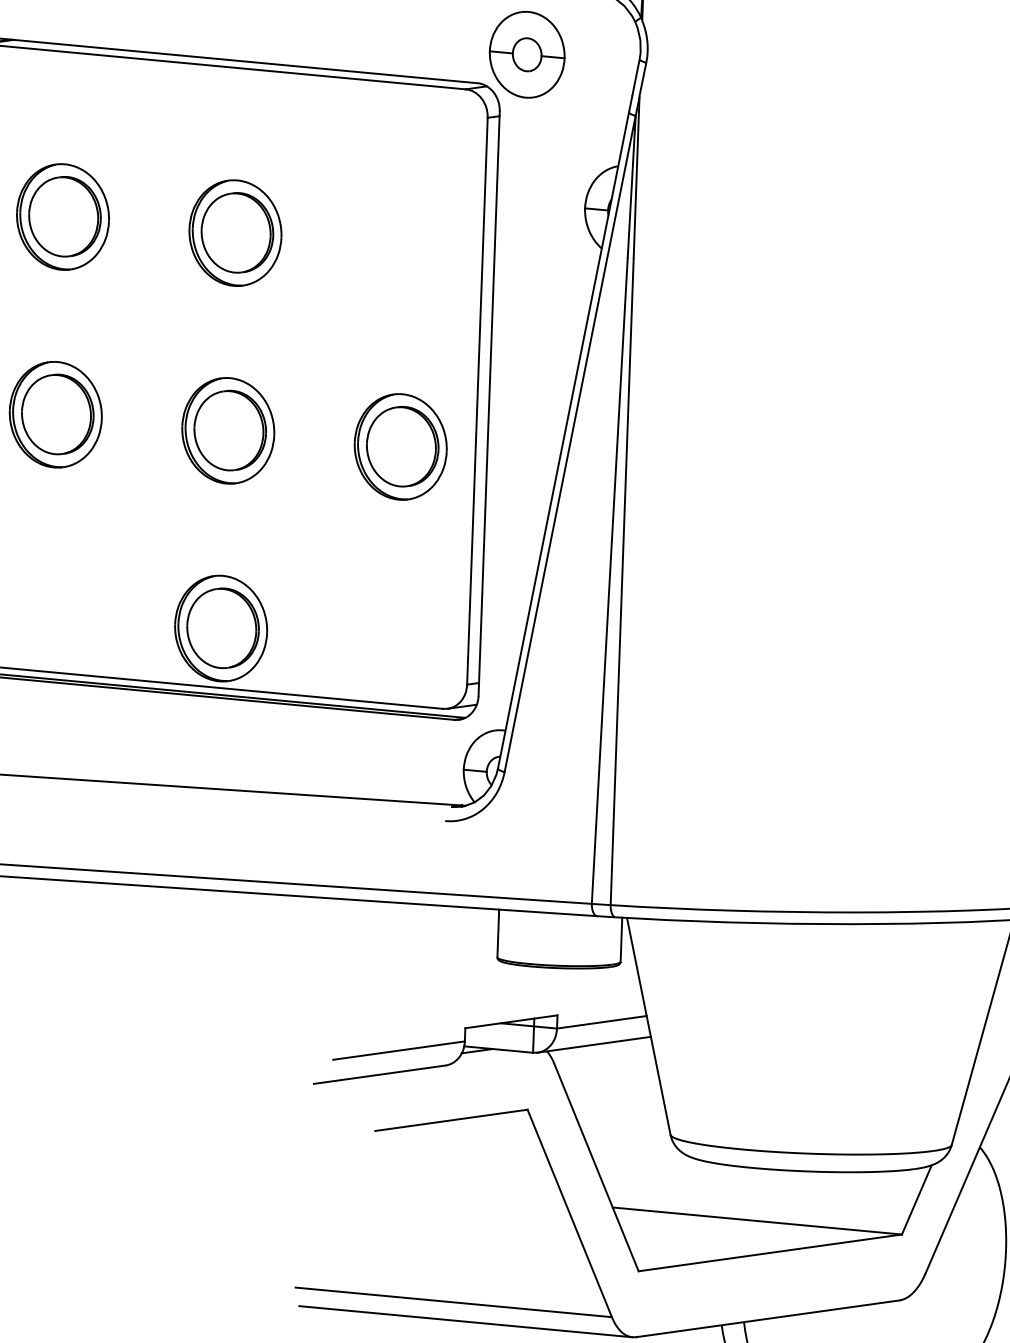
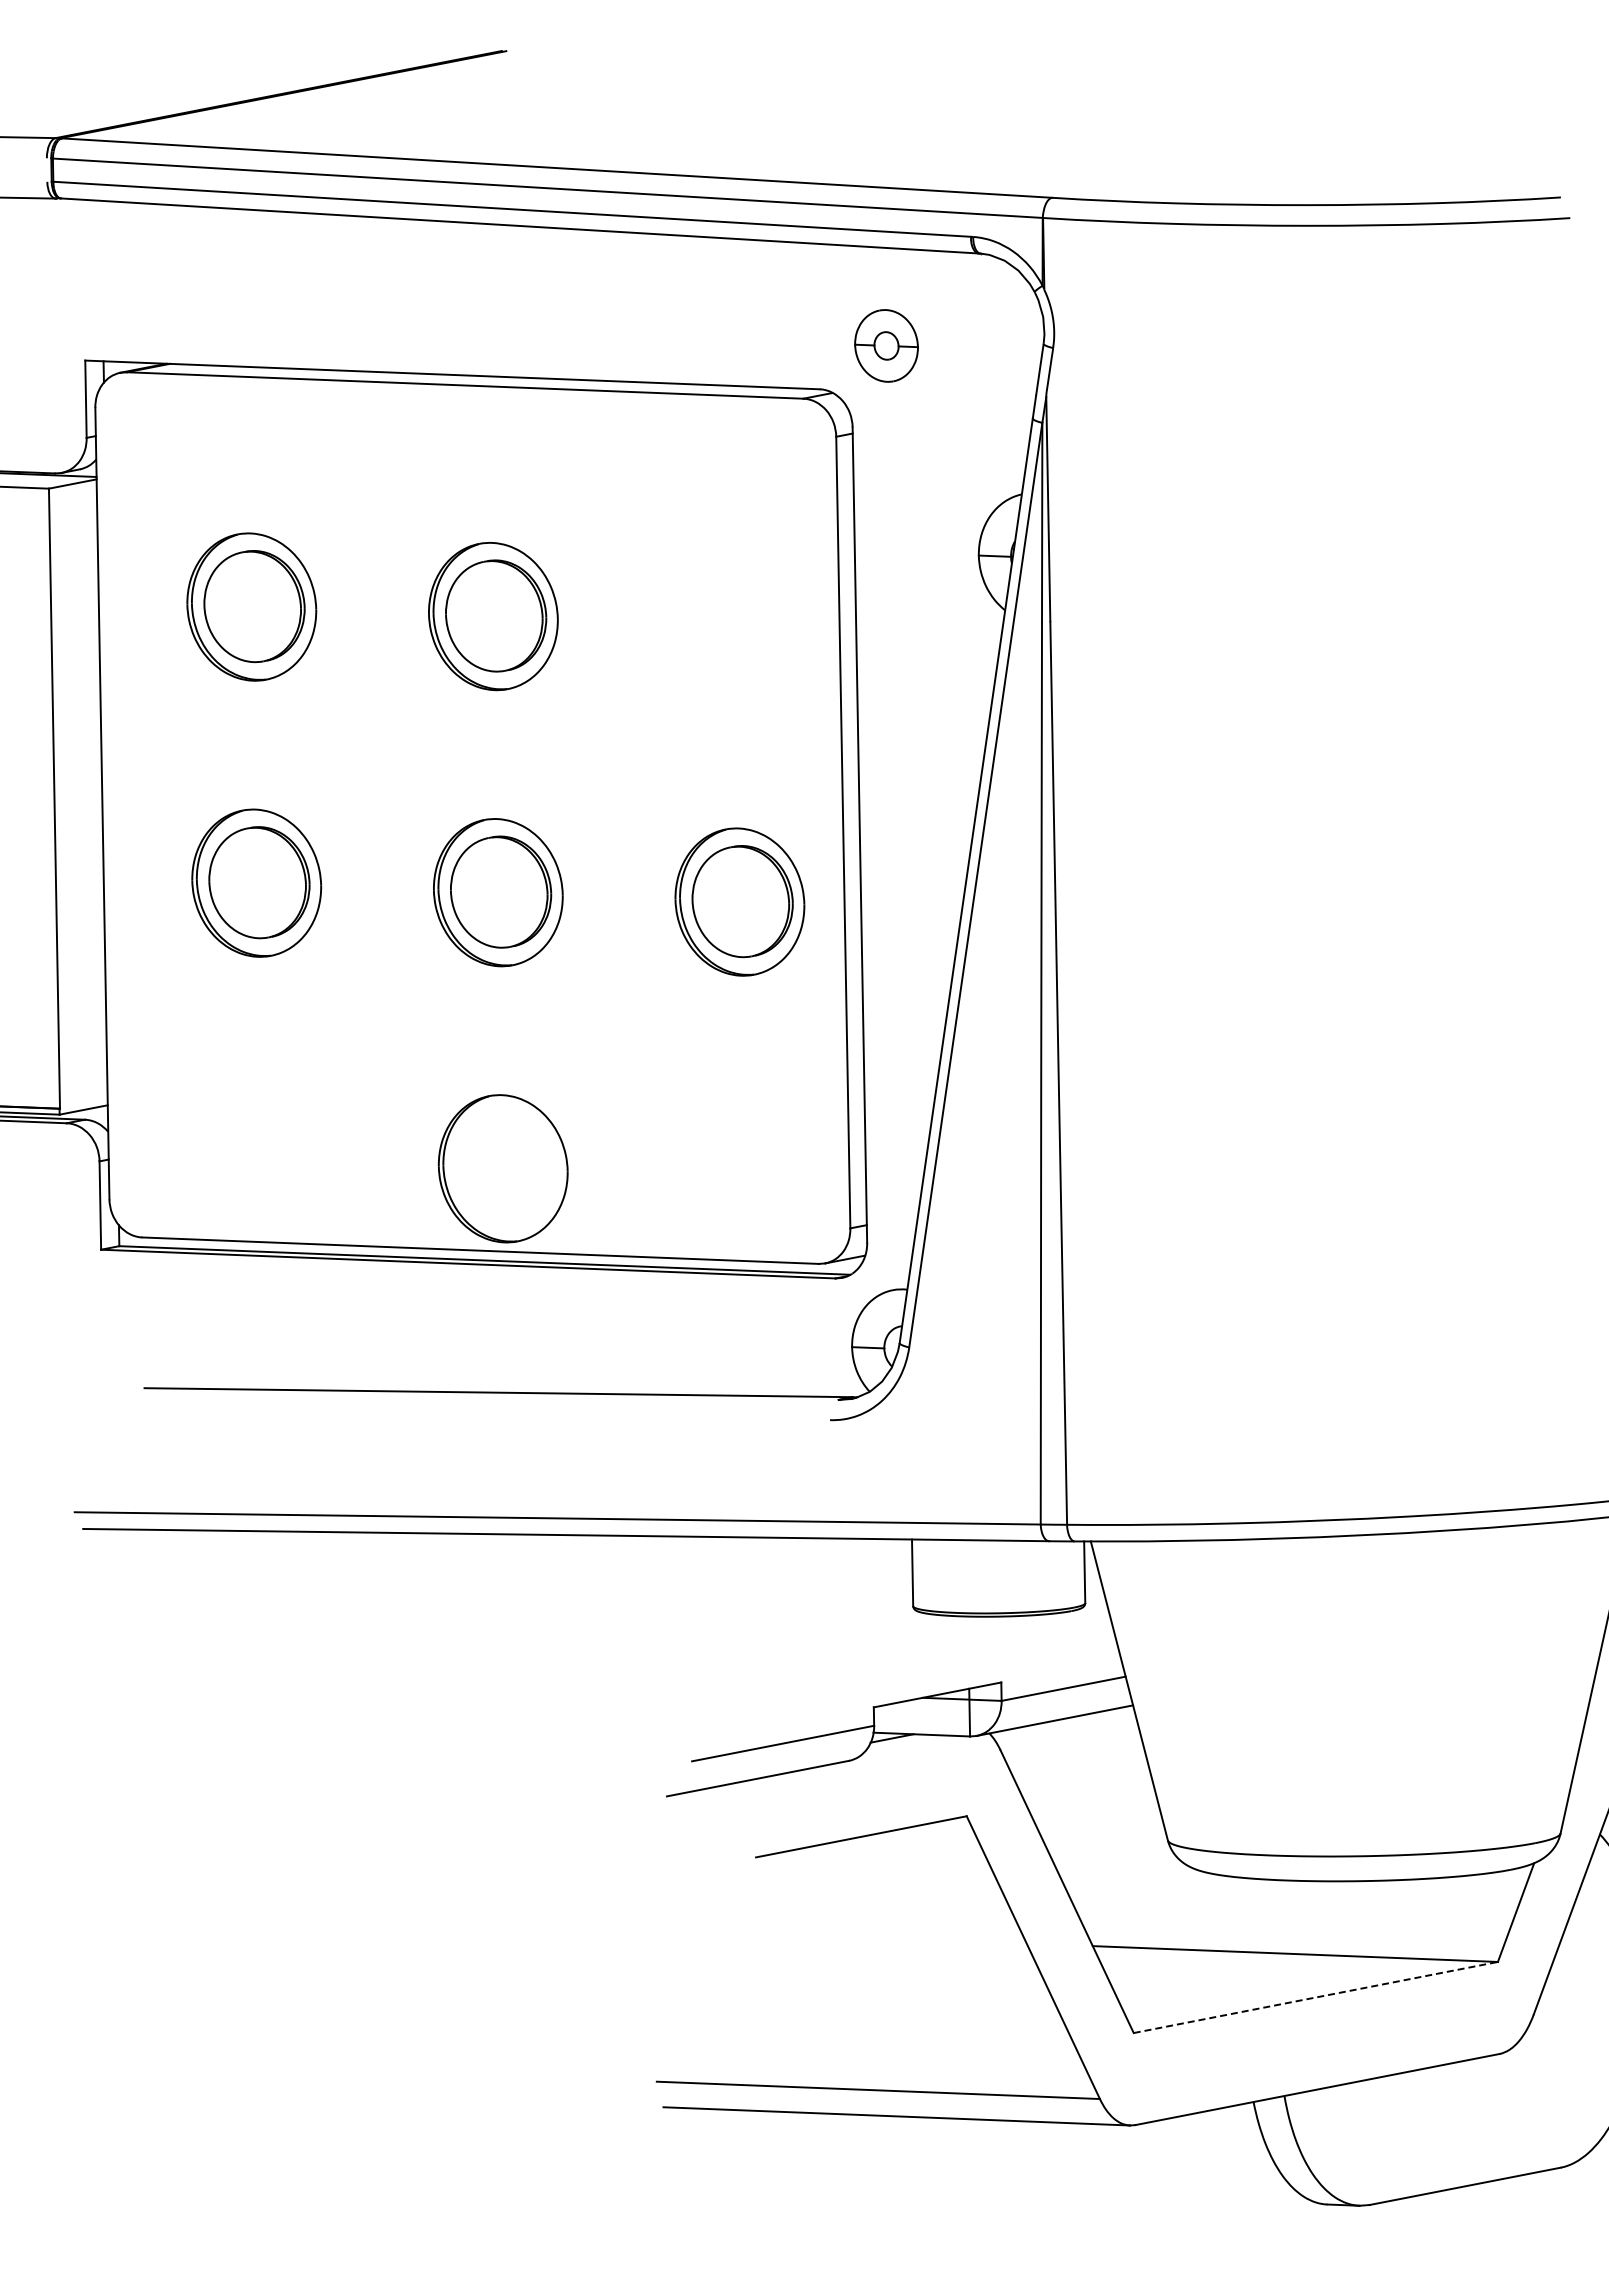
part: (527, 54) -> (886, 345), size x0.6
part: (222, 627) -> (505, 1167), removed
line: (770, 1252) -> (1315, 1997), solid -> dashed

